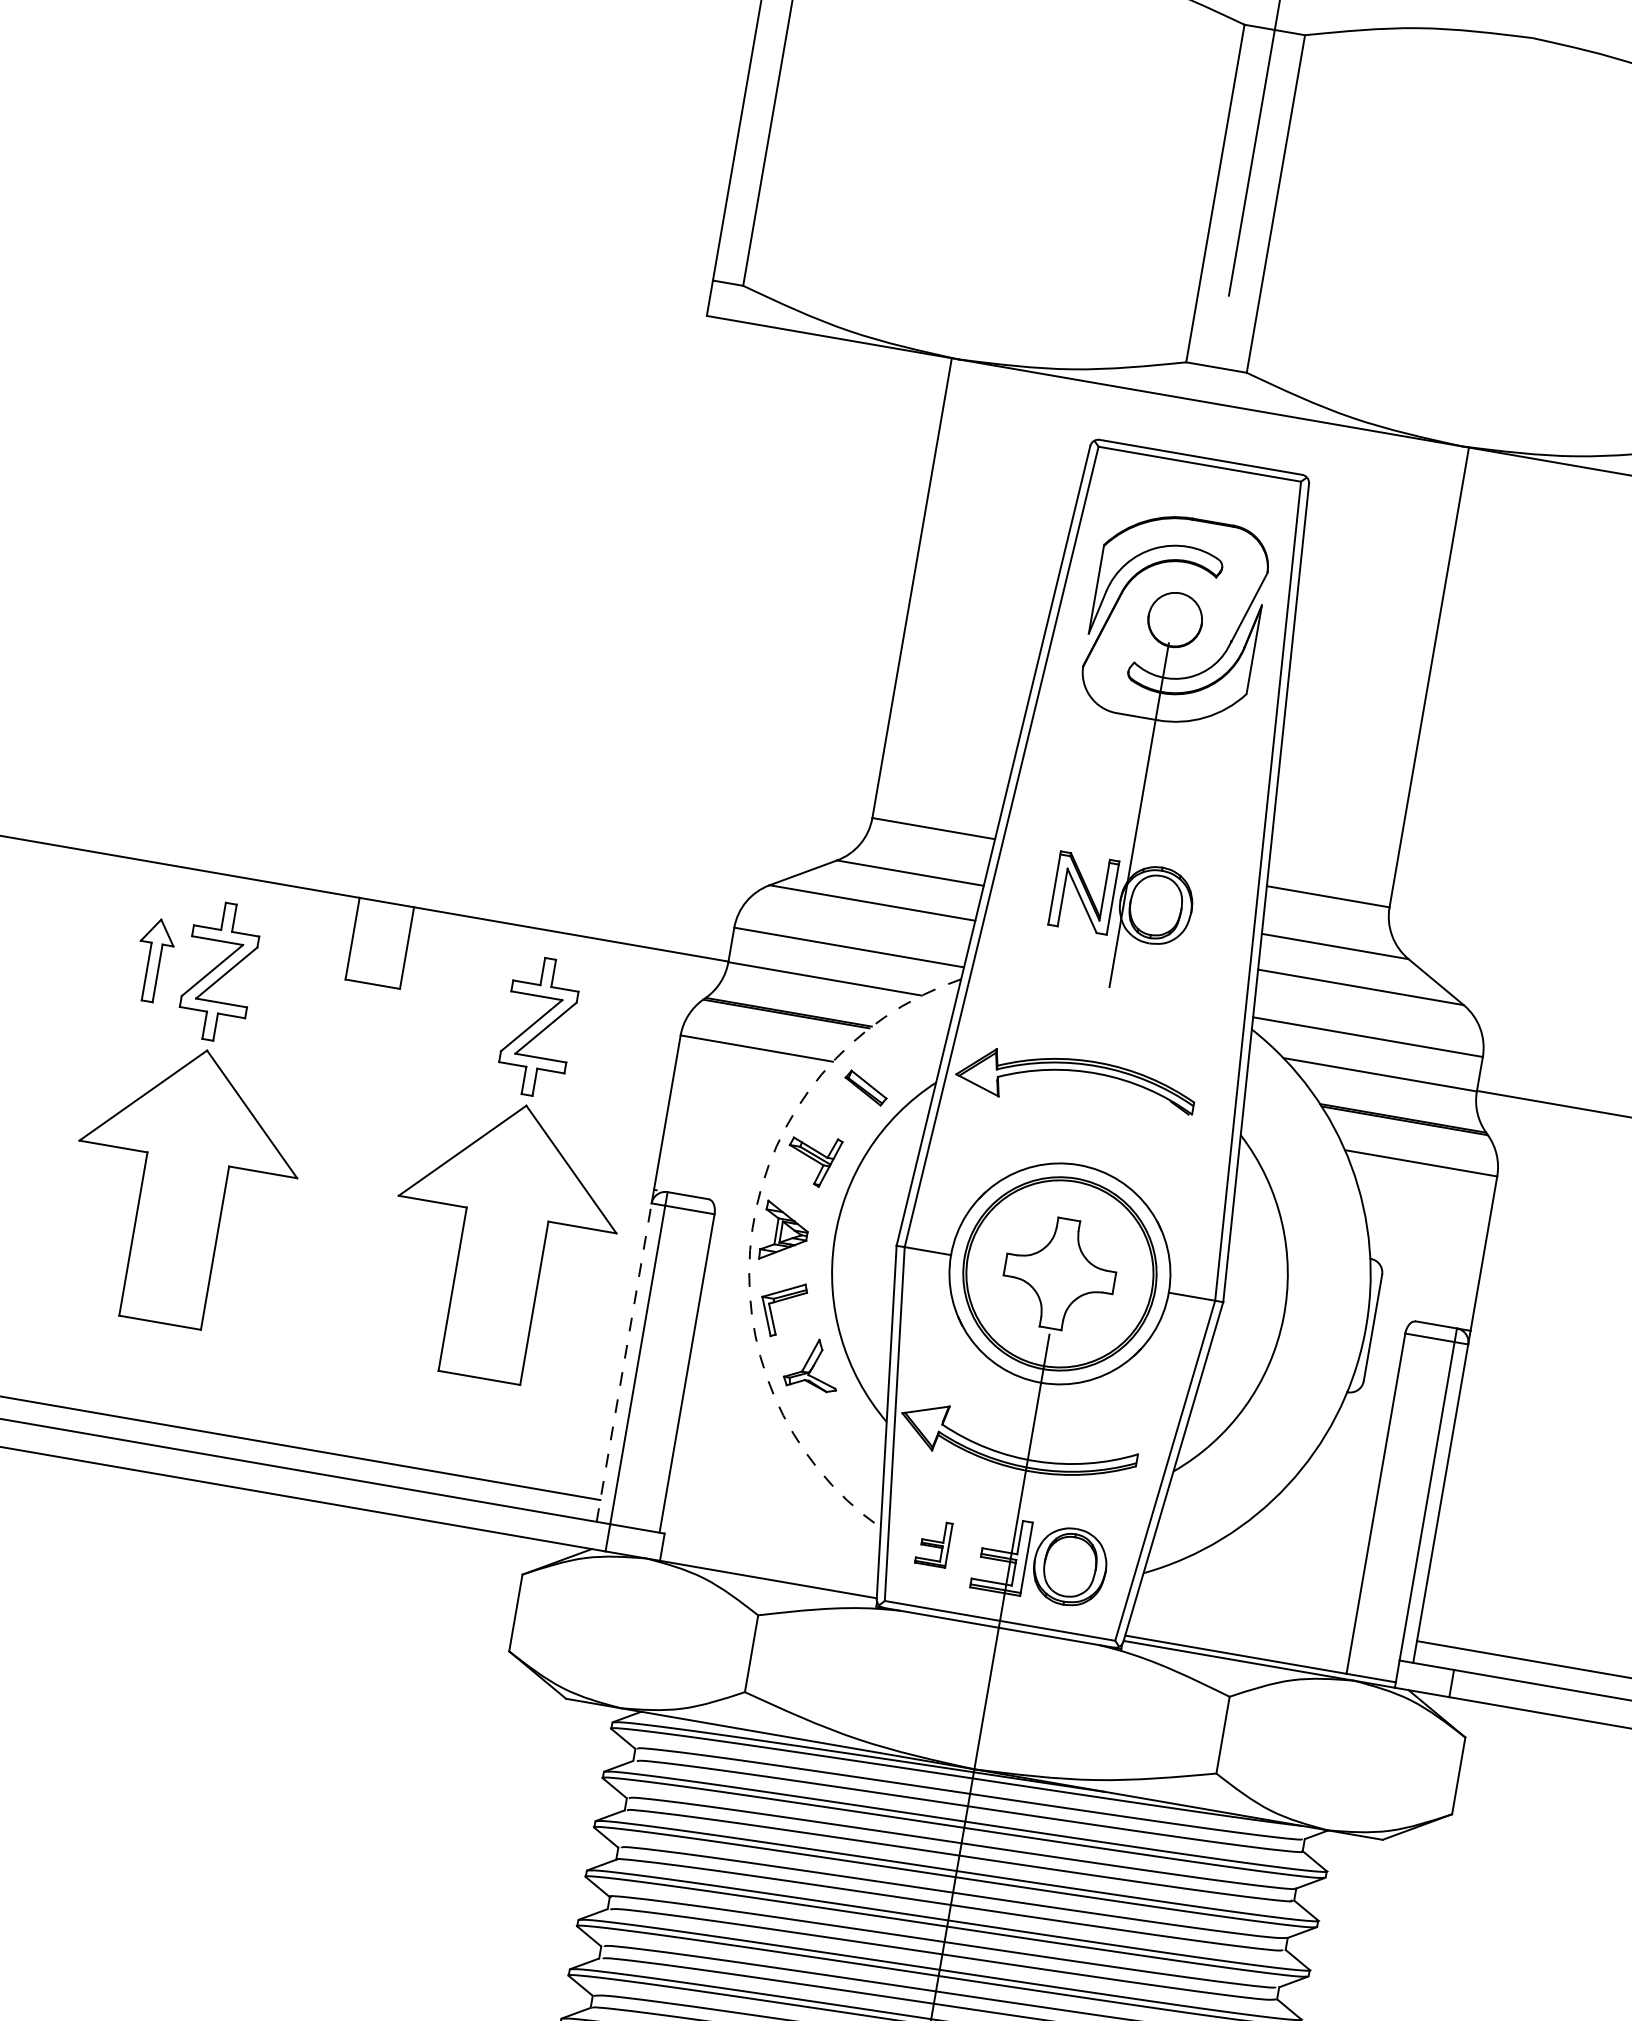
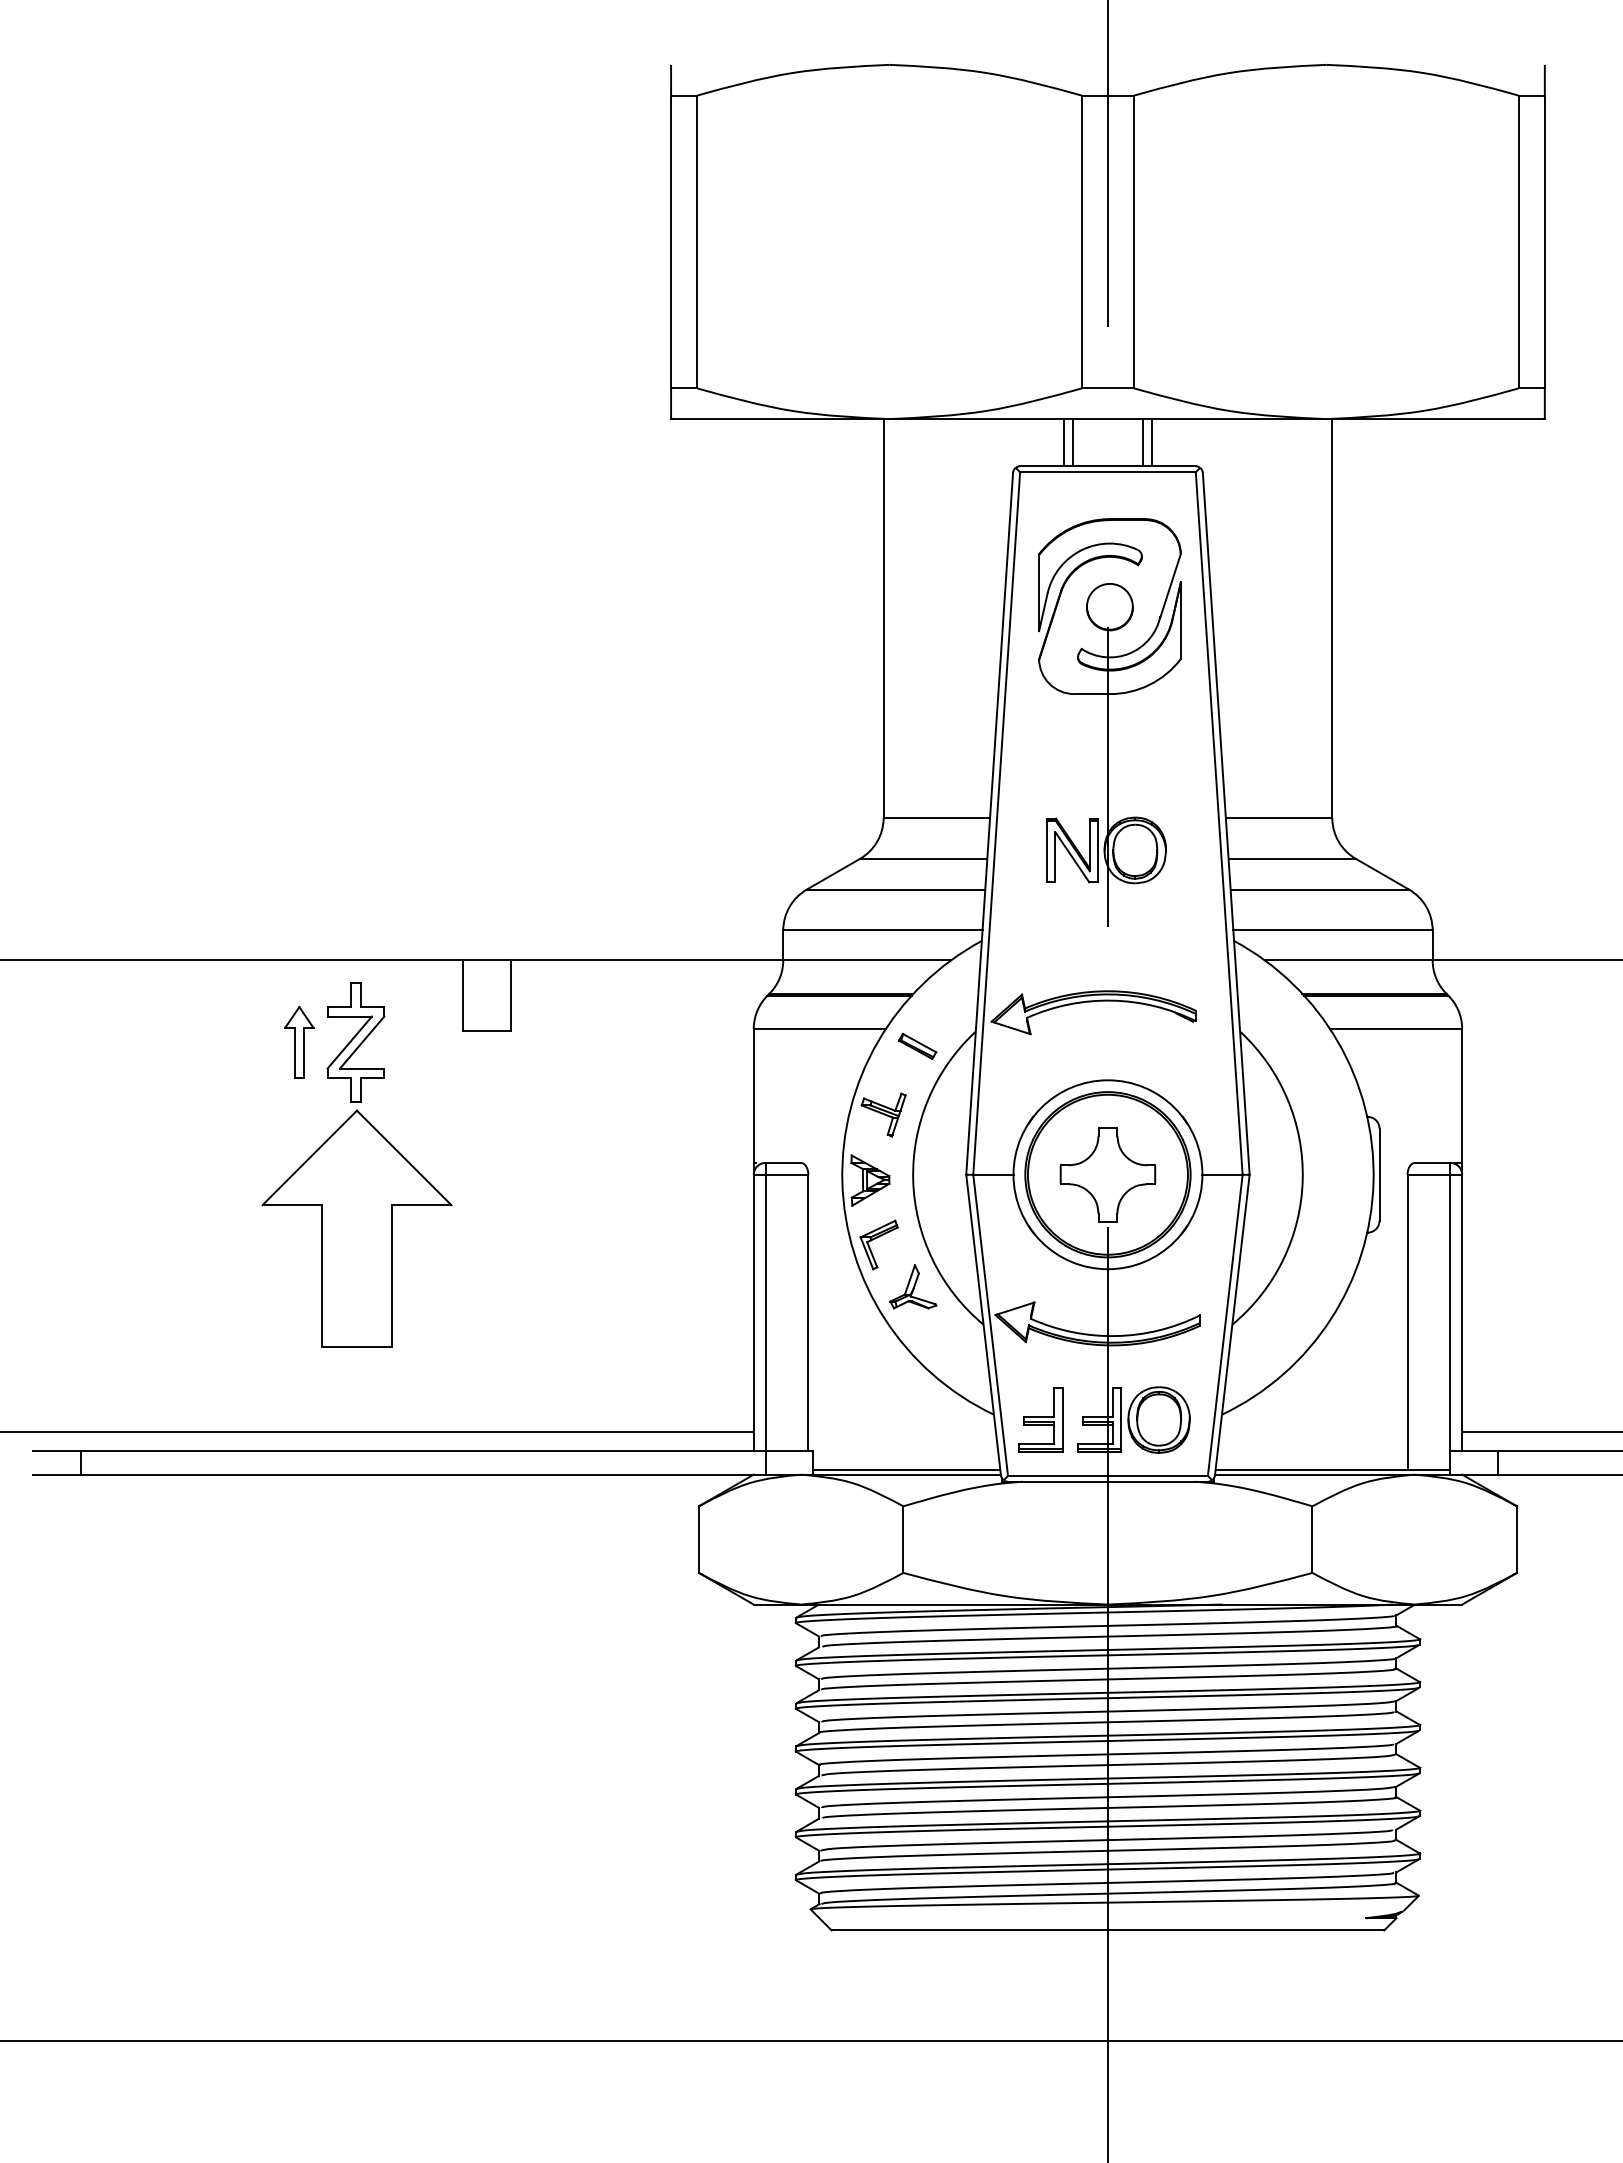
line: (1154, 421) -> (1063, 442), added
line: (1164, 422) -> (1072, 442), added
line: (1245, 436) -> (1142, 442), added
line: (1257, 438) -> (1152, 442), added
part: (515, 1167) -> (633, 1164), removed
arc: (752, 1228) -> (842, 1181), dashed -> solid
line: (623, 1362) -> (753, 1312), dashed -> solid
part: (933, 1542) -> (1040, 1419), size x1.67
line: (769, 1573) -> (906, 1469), added

